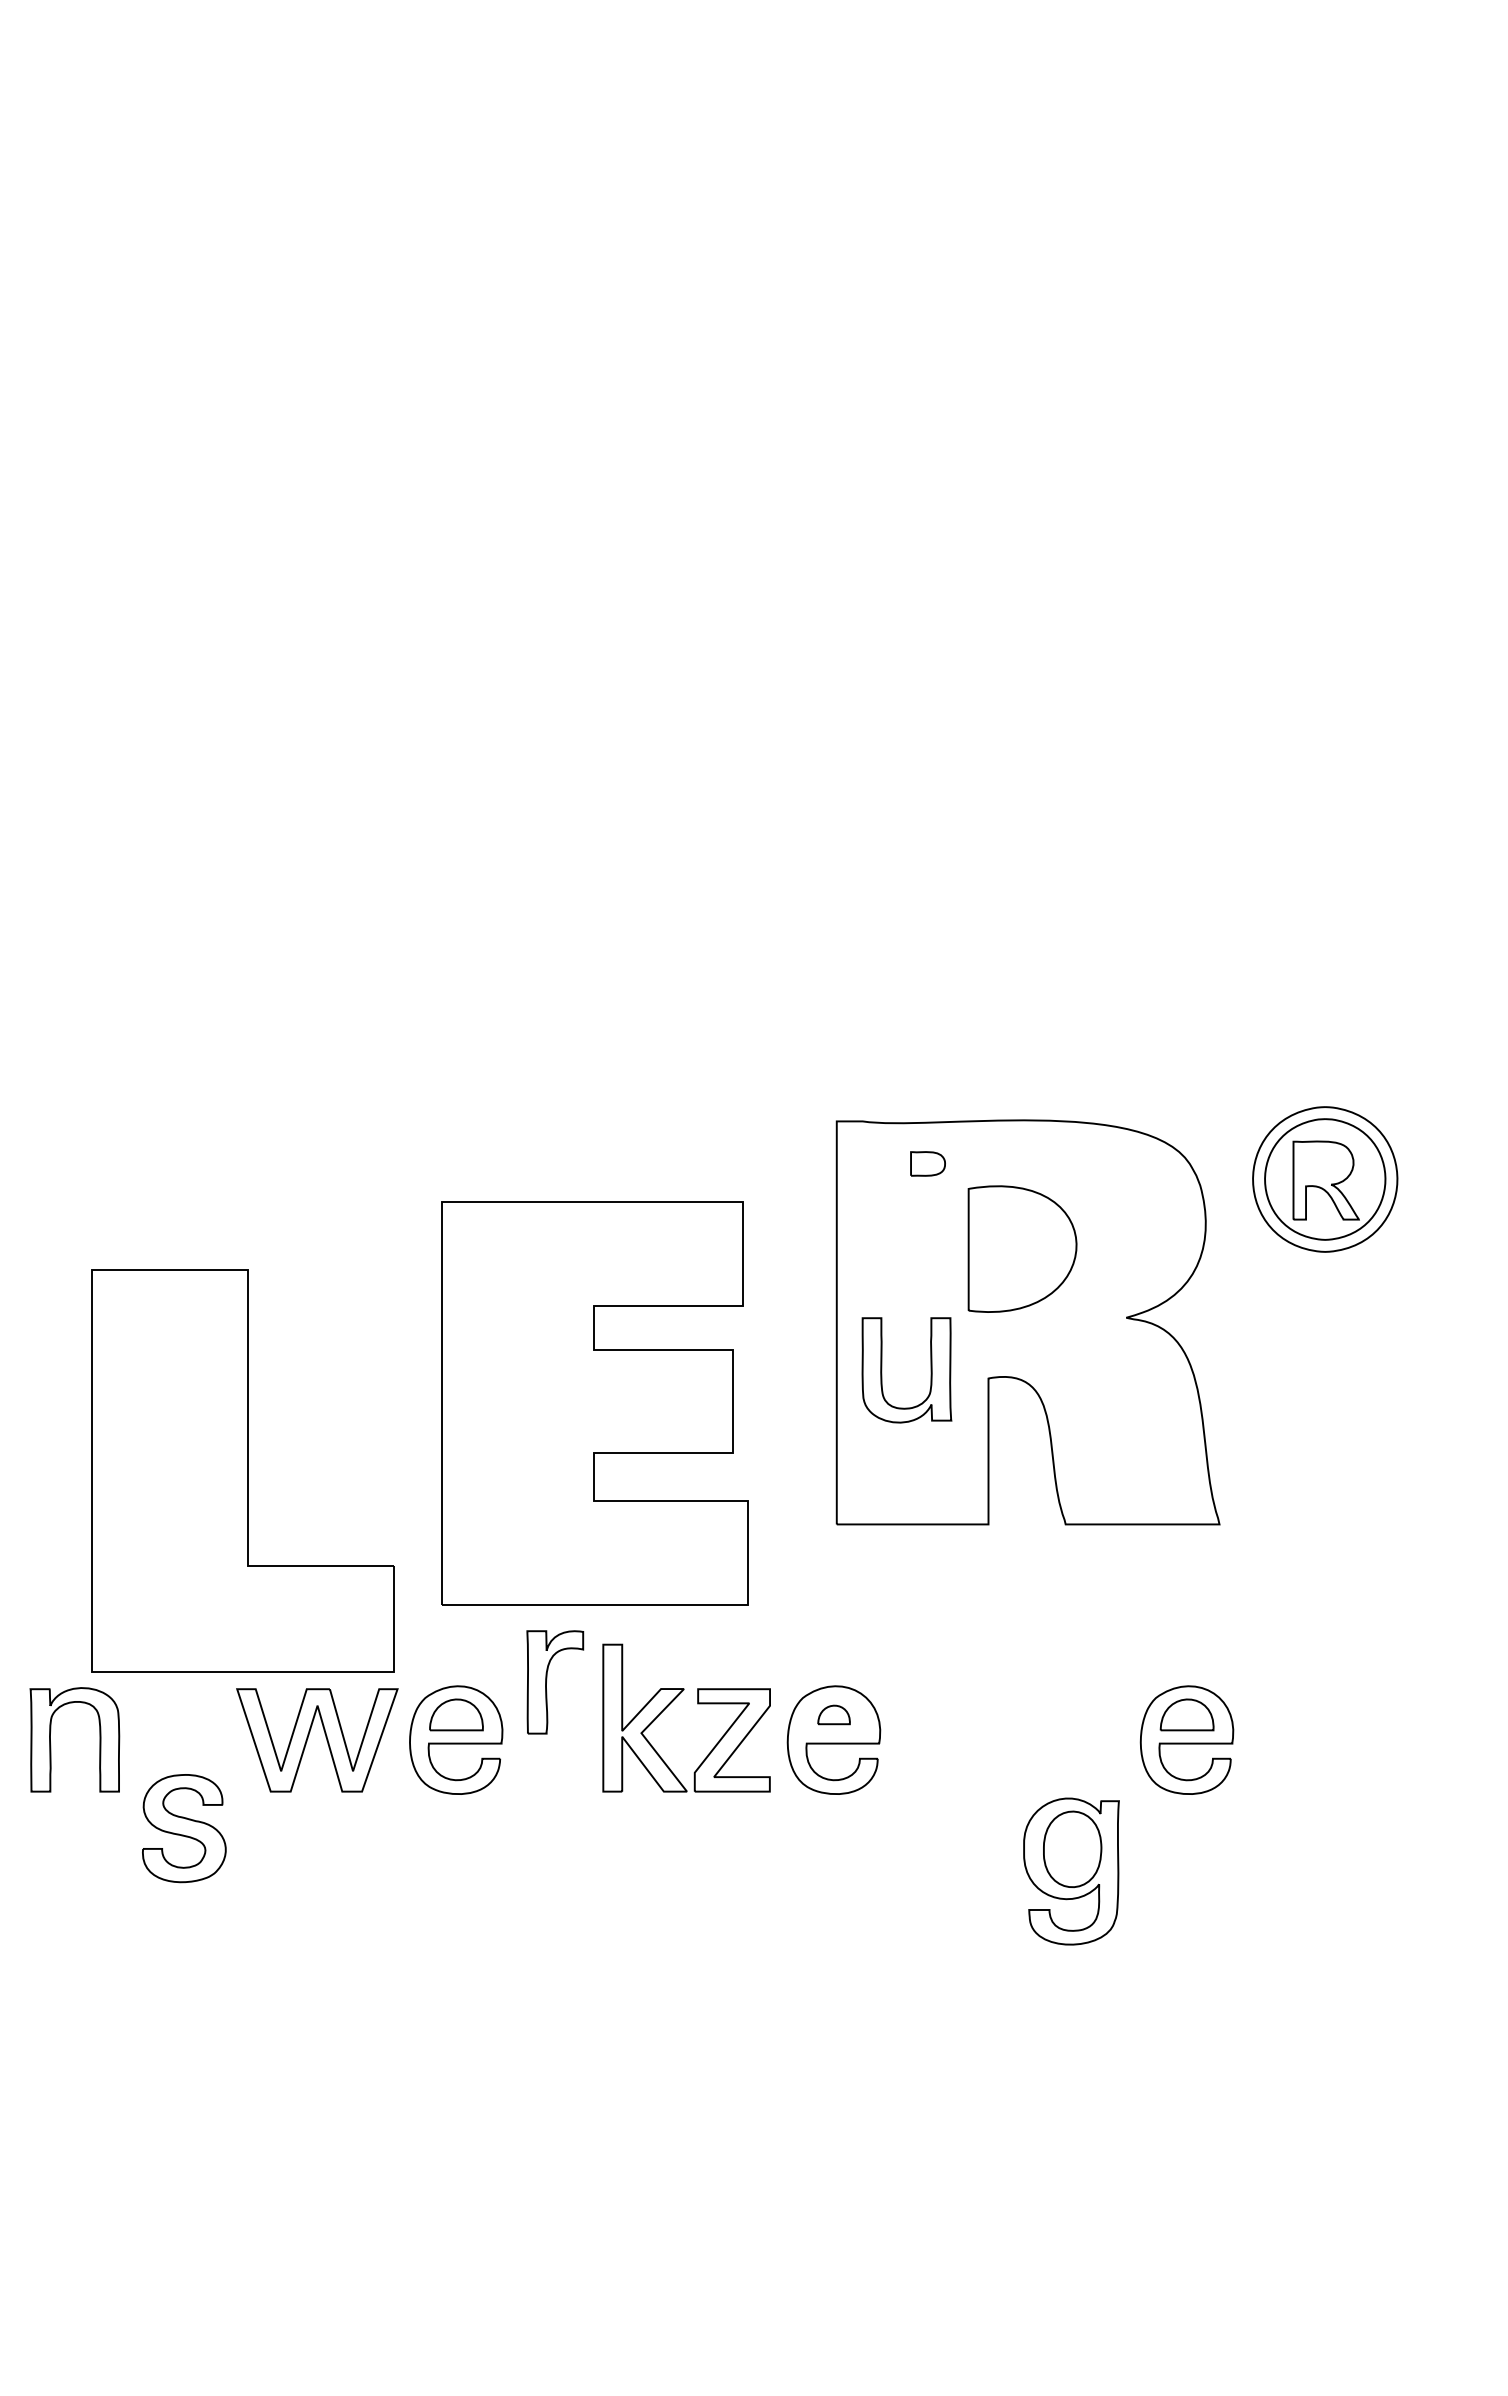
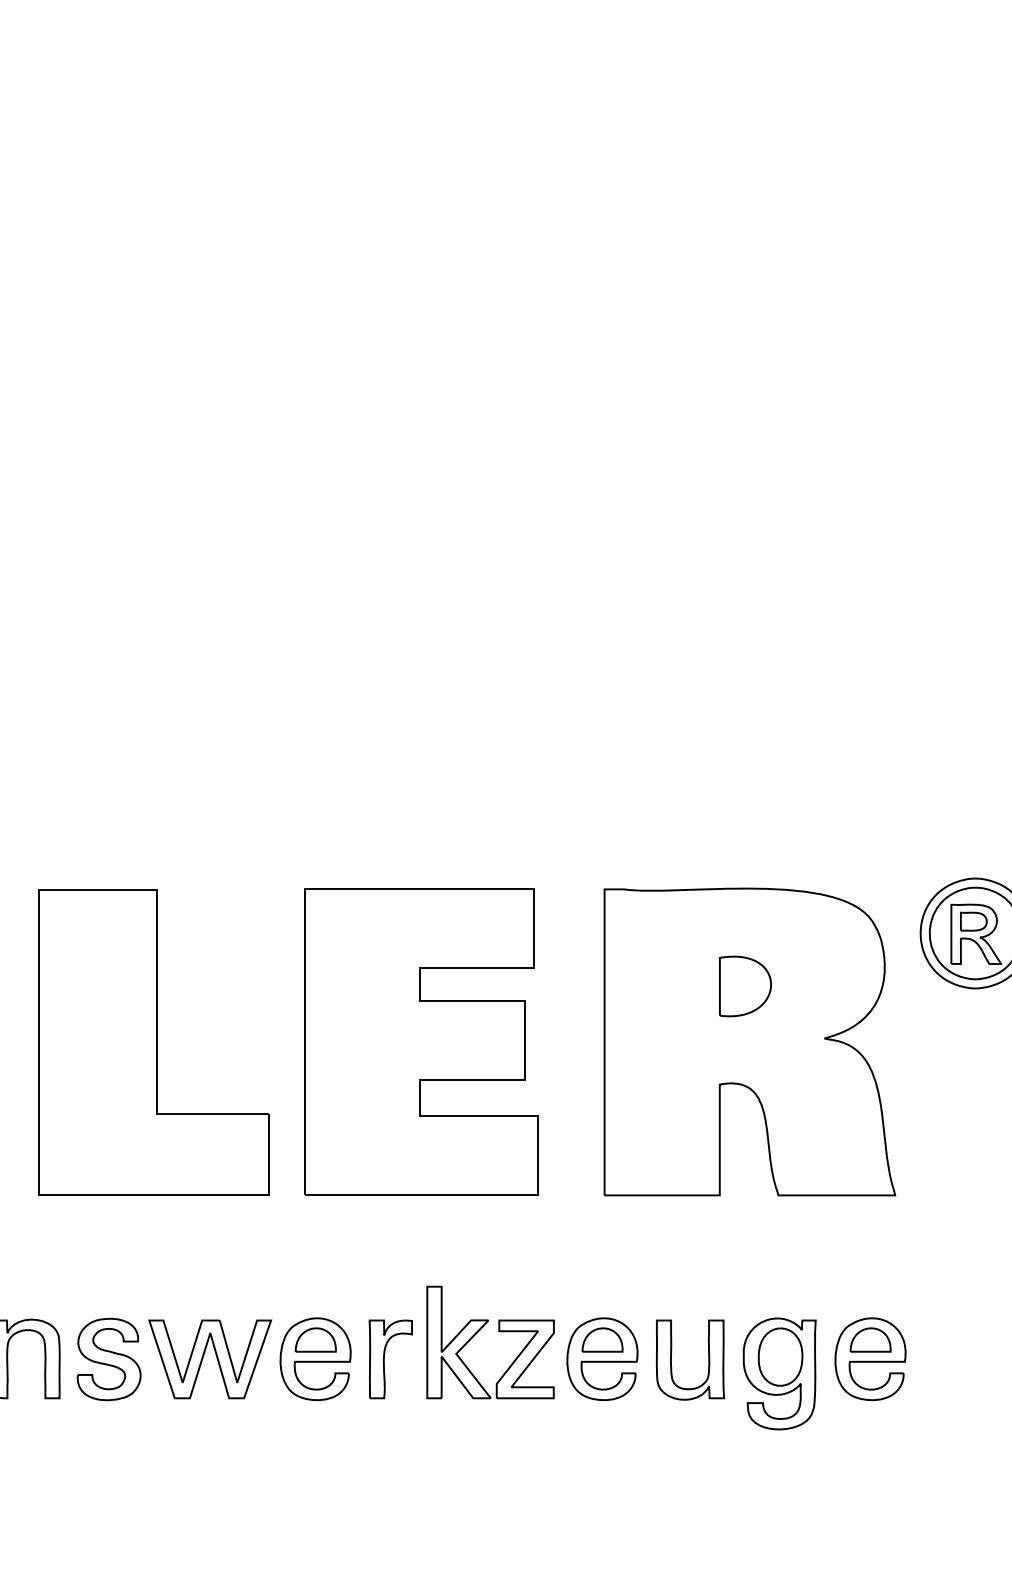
part: (927, 1163) -> (973, 921), moved
part: (1021, 1249) -> (744, 986), size x0.62
part: (882, 1370) -> (671, 1360), moved
part: (594, 1403) -> (420, 1042), moved
part: (242, 1470) -> (153, 1042), moved
part: (547, 1679) -> (384, 1357), moved
part: (833, 1714) -> (602, 1339), size x1.67
part: (184, 1828) -> (109, 1359), moved
part: (1071, 1871) -> (779, 1373), moved

